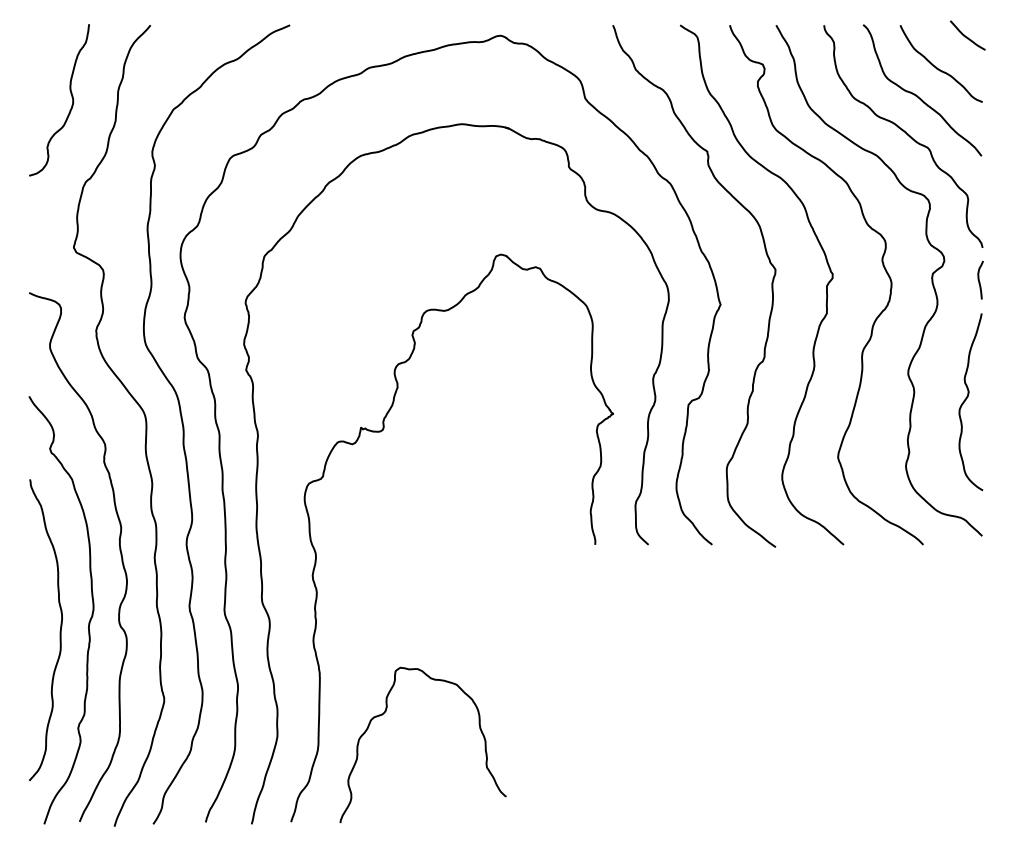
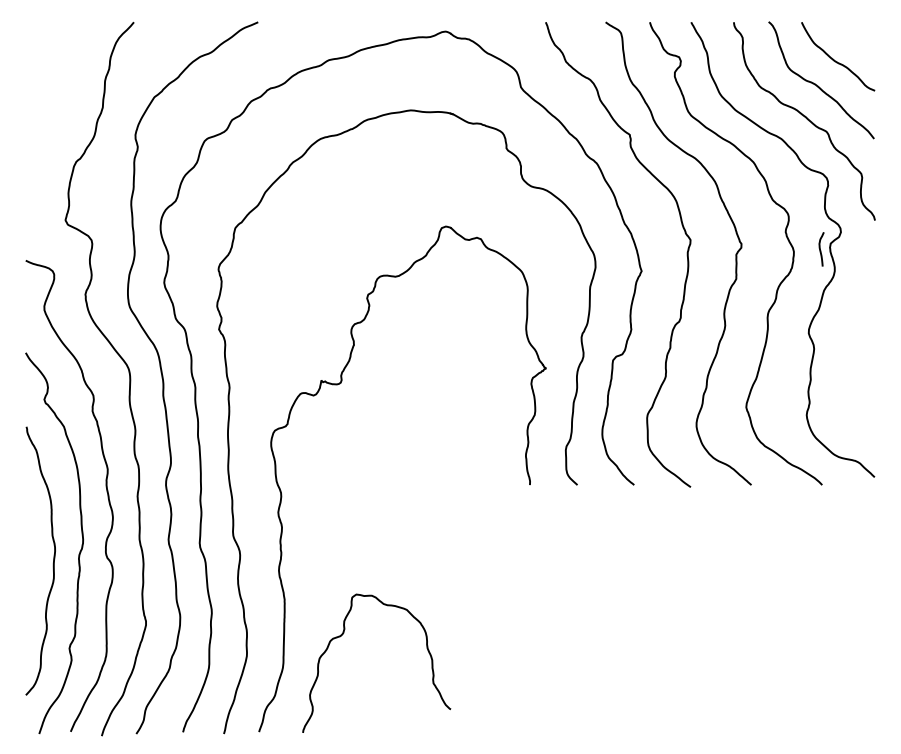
curve: (967, 36) -> (861, 32), removed
curve: (71, 97) -> (63, 86), removed
curve: (979, 279) -> (820, 248), moved
curve: (966, 400) -> (860, 356), removed

